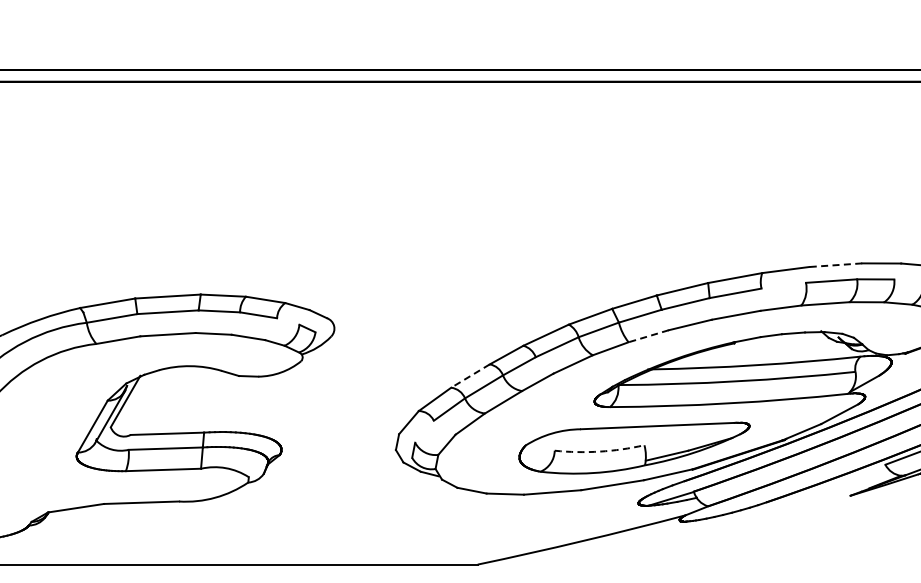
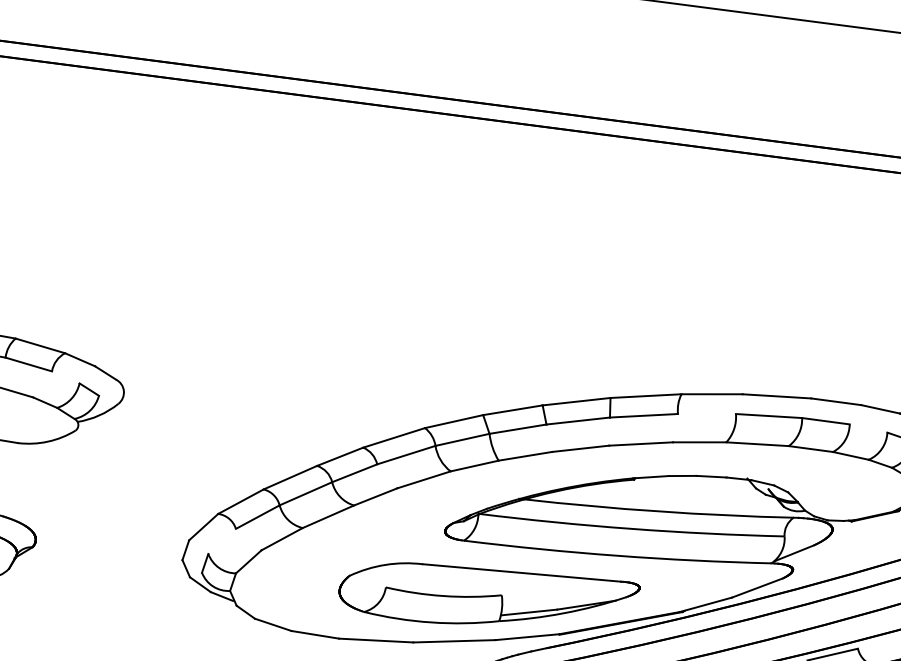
line: (835, 265) -> (776, 396), dashed -> solid
line: (648, 336) -> (525, 456), dashed -> solid
line: (470, 376) -> (290, 478), dashed -> solid
arc: (599, 451) -> (443, 595), dashed -> solid

